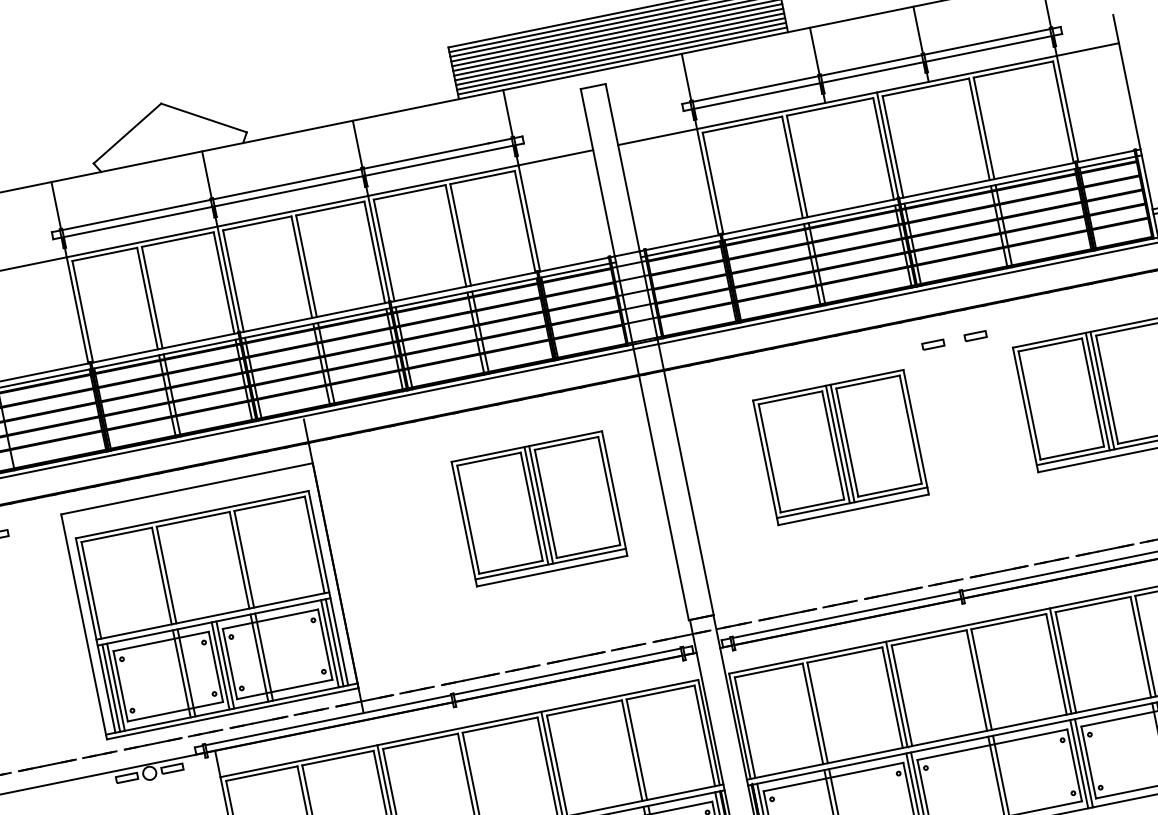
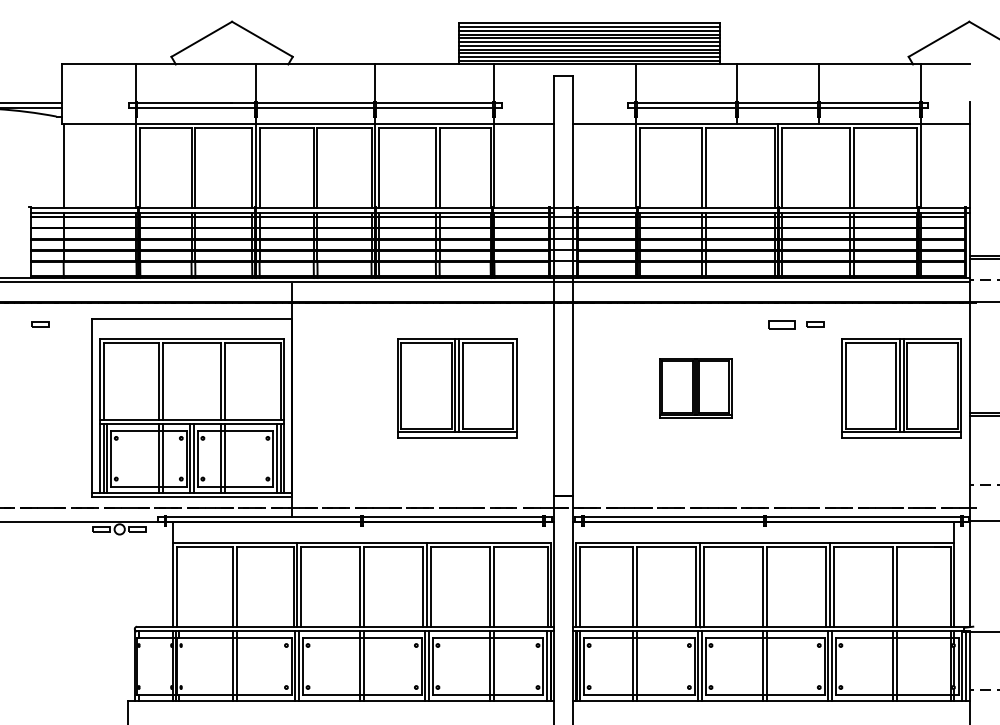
part: (933, 344) -> (782, 324), size x1.6
part: (840, 447) -> (695, 388), size x0.6

